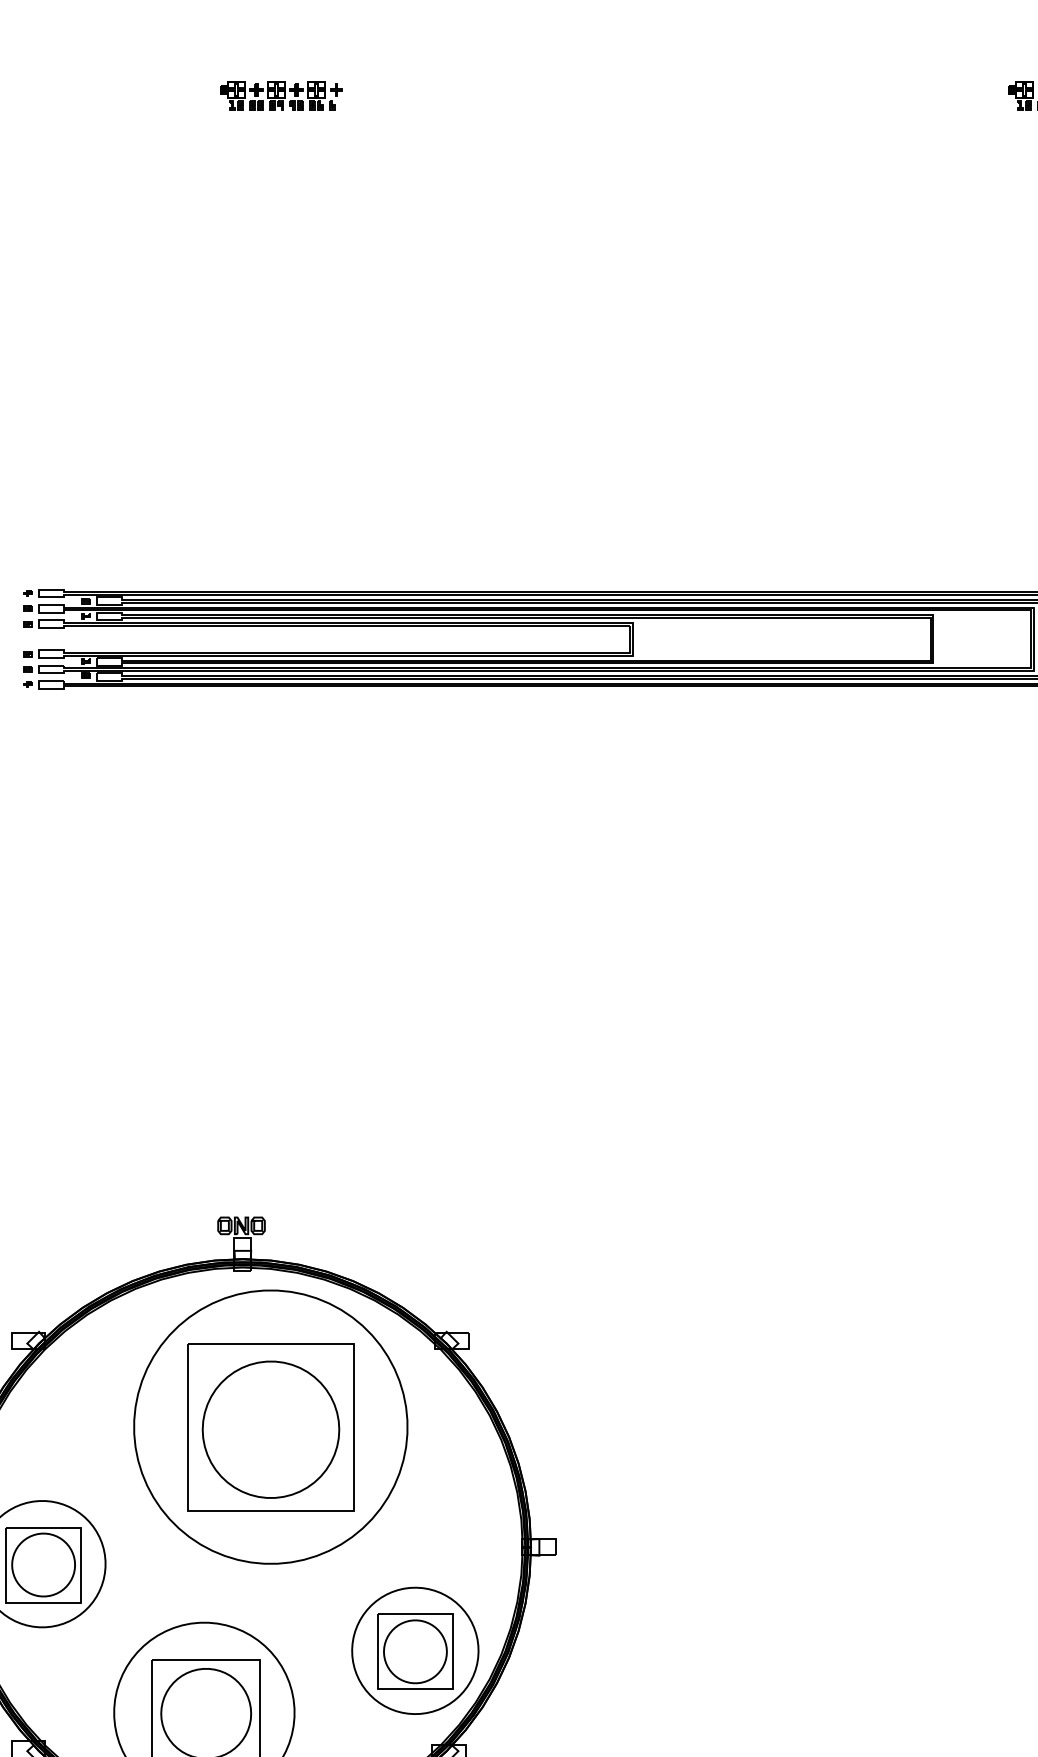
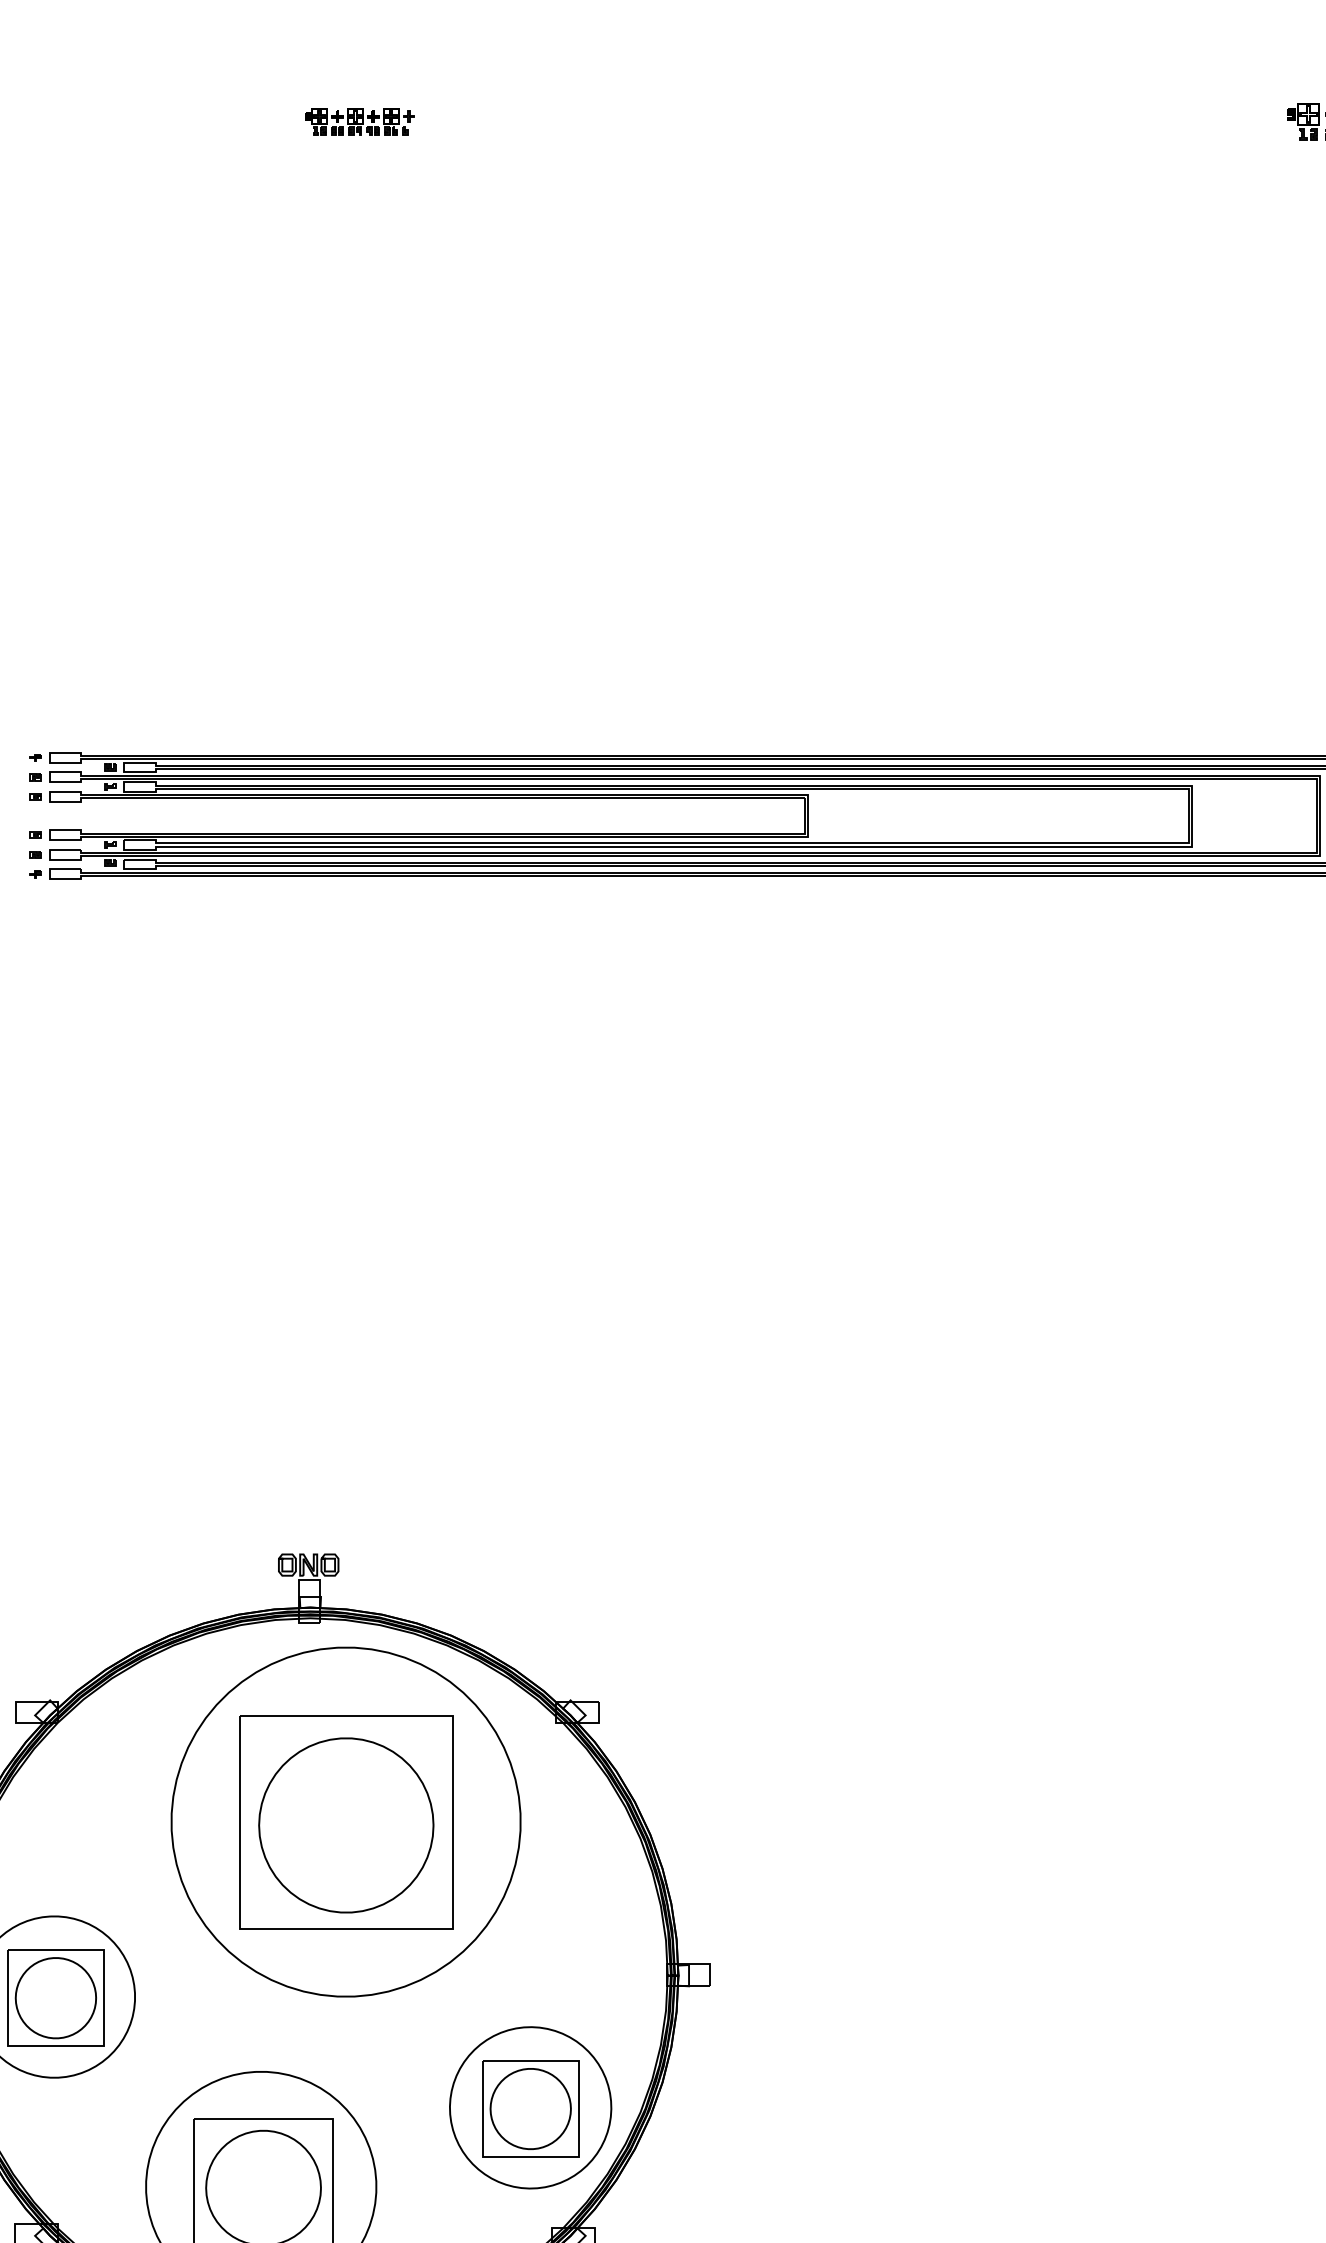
part: (281, 95) -> (359, 121), size x0.7

